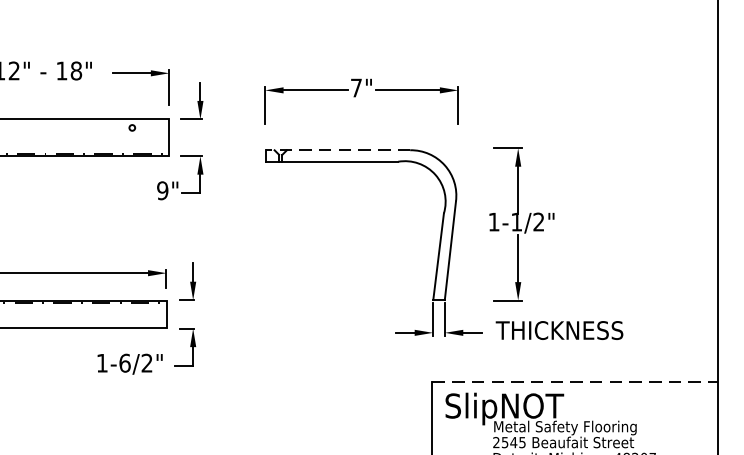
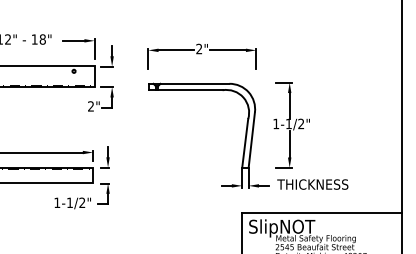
text: (356, 87) -> (199, 48), 7" -> 2"
line: (337, 149) -> (188, 83), dashed -> solid
text: (161, 190) -> (90, 106), 9" -> 2"
text: (124, 362) -> (69, 202), 1-6/2" -> 1-1/2"
line: (575, 382) -> (321, 213), dashed -> solid

